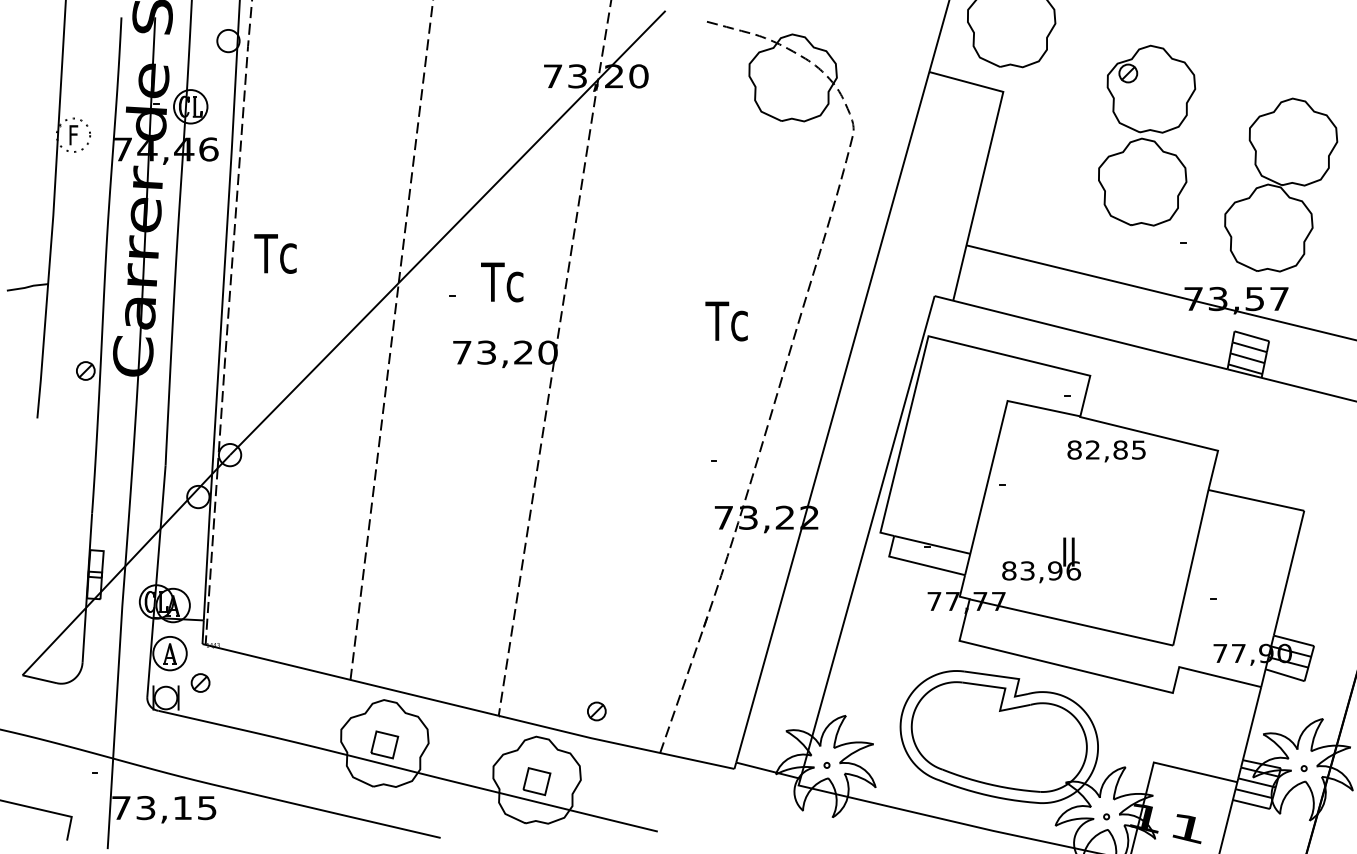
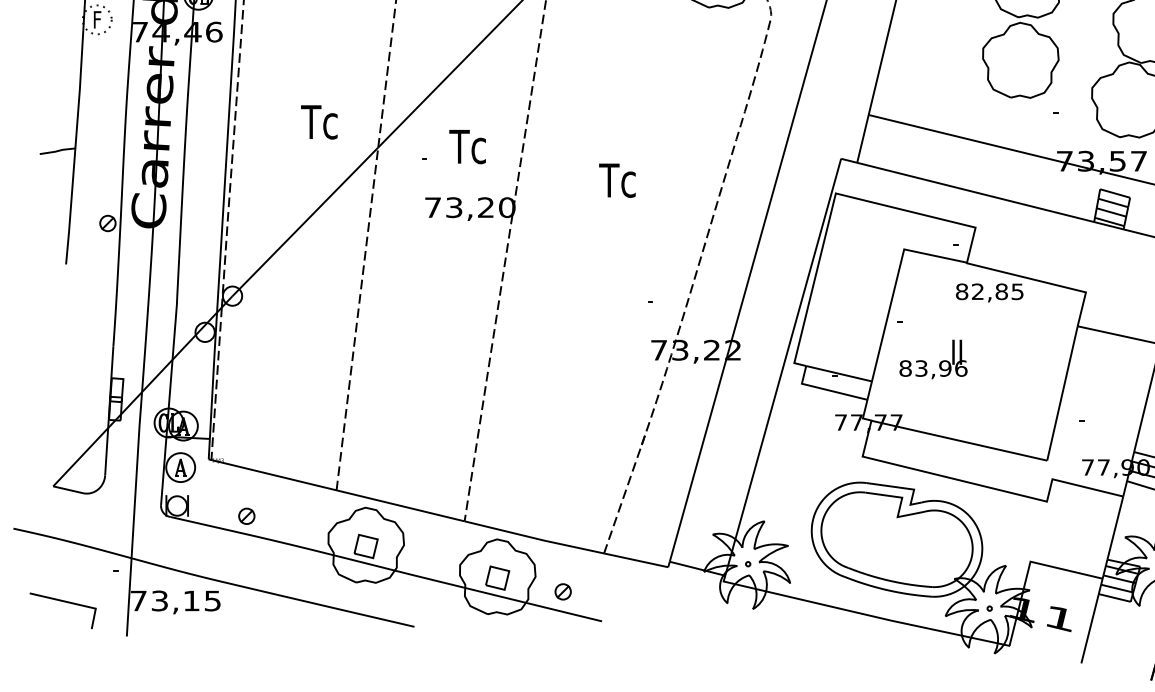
text: (275, 253) -> (319, 121), moved
text: (726, 321) -> (617, 180), moved
text: (1041, 560) -> (933, 359), moved
part: (200, 682) -> (246, 515), moved
part: (596, 711) -> (562, 591), moved

